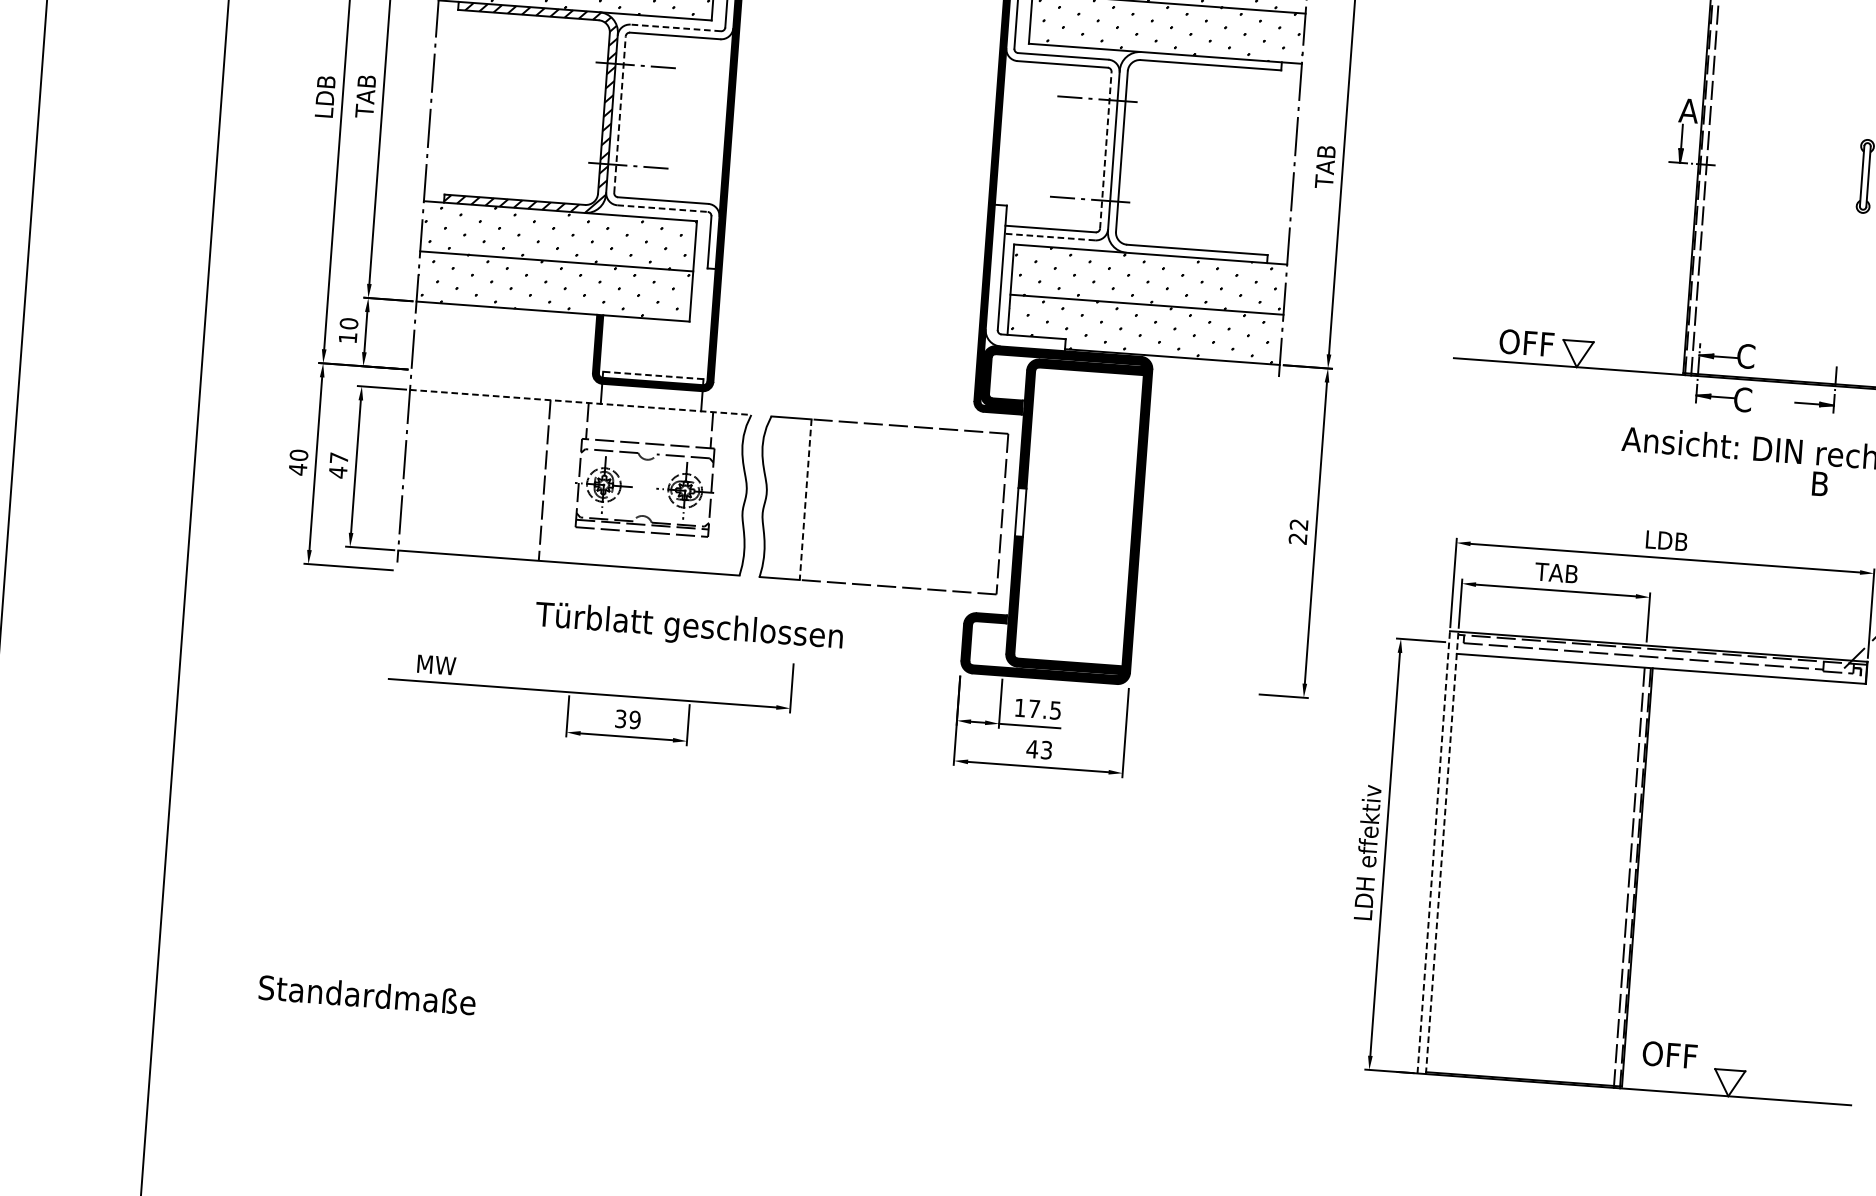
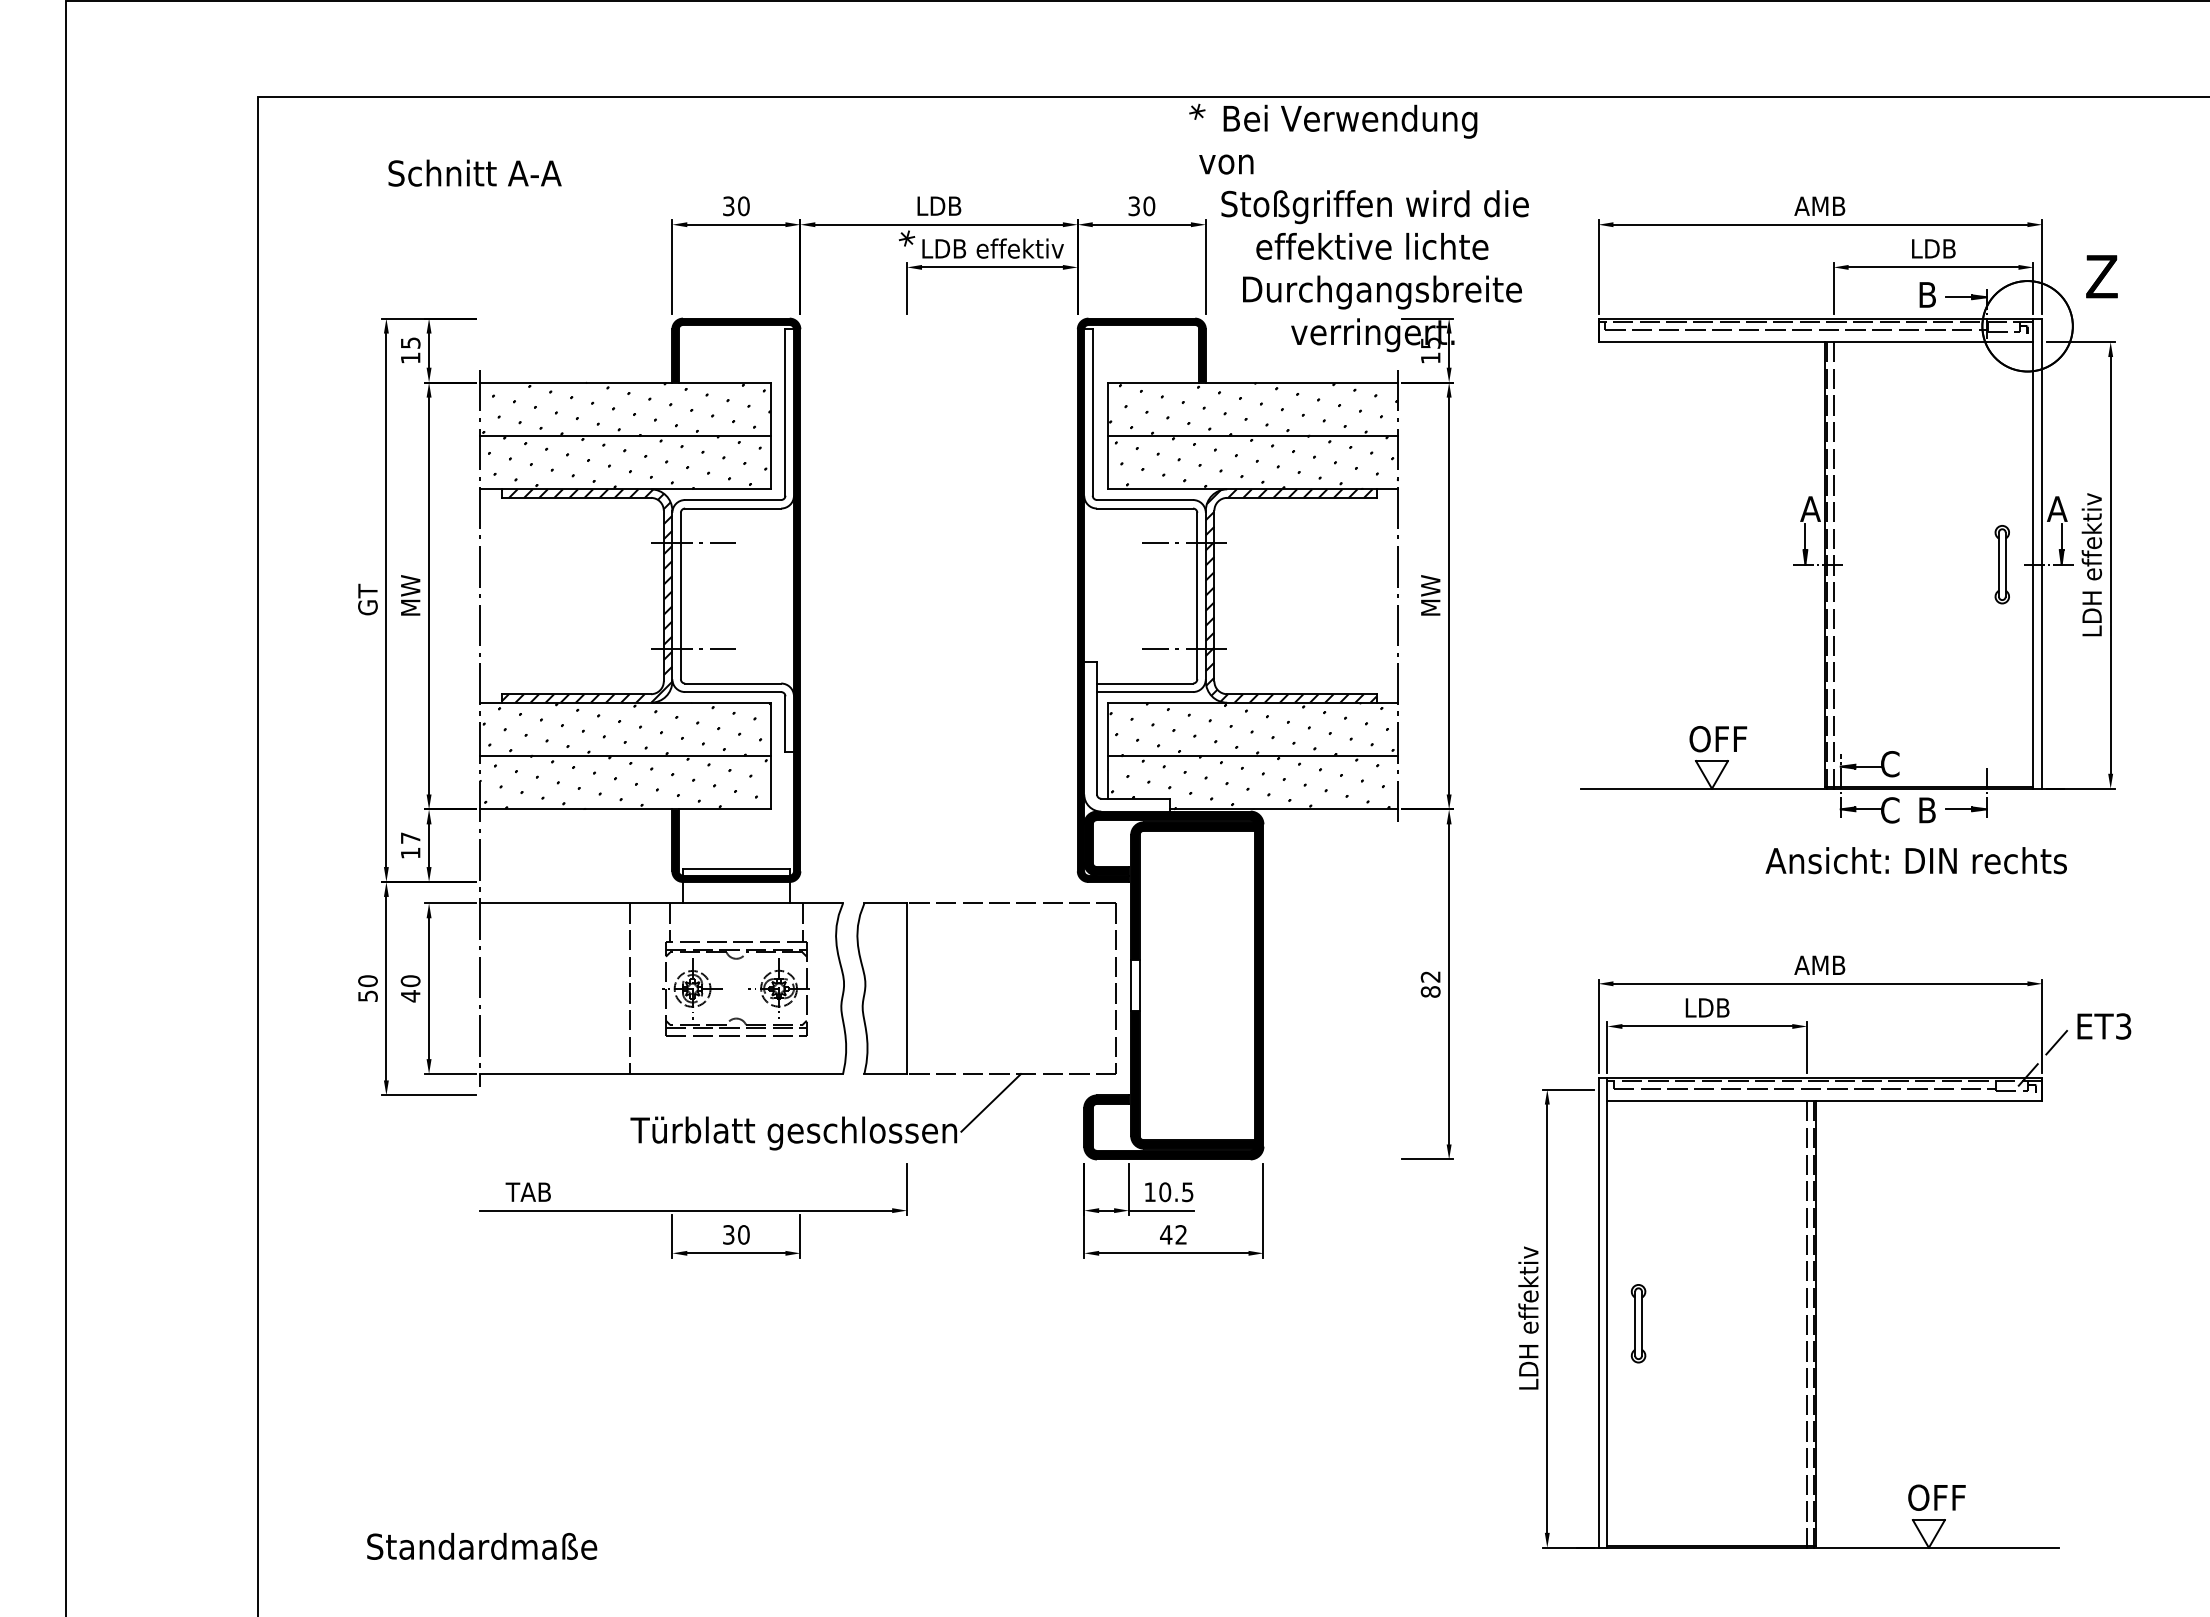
line: (675, 28) -> (732, 500), dashed -> solid
text: (324, 96) -> (367, 599), LDB -> GT
text: (365, 96) -> (410, 596), TAB -> MW
line: (619, 114) -> (680, 595), dashed -> solid
line: (1106, 149) -> (1197, 595), dashed -> solid
hatch: (1193, 156) -> (1290, 595), added
text: (1325, 166) -> (1430, 596), TAB -> MW
line: (662, 209) -> (733, 692), dashed -> solid
line: (1049, 237) -> (1144, 692), dashed -> solid
text: (348, 324) -> (410, 838), 10 -> 17
text: (1526, 343) -> (1718, 739), moved
line: (652, 375) -> (735, 869), dashed -> solid
line: (581, 402) -> (662, 903), dashed -> solid
line: (646, 450) -> (735, 949), added
text: (339, 458) -> (410, 981), 47 -> 40
text: (297, 469) -> (367, 996), 40 -> 50
text: (1820, 484) -> (1927, 810), moved
line: (806, 500) -> (907, 989), dashed -> solid
text: (1297, 538) -> (1430, 991), 22 -> 82
text: (1665, 539) -> (1819, 964), LDB -> AMB
text: (1556, 572) -> (1706, 1007), TAB -> LDB
line: (876, 612) -> (990, 1102), added
text: (434, 664) -> (527, 1191), MW -> TAB
text: (1034, 709) -> (1165, 1192), 17.5 -> 10.5
text: (634, 719) -> (743, 1234), 39 -> 30
text: (1045, 749) -> (1180, 1234), 43 -> 42
line: (1433, 852) -> (1598, 1312), dashed -> solid
line: (1442, 852) -> (1607, 1312), dashed -> solid
part: (1470, 865) -> (1638, 1323), added
text: (1669, 1054) -> (1936, 1497), moved

